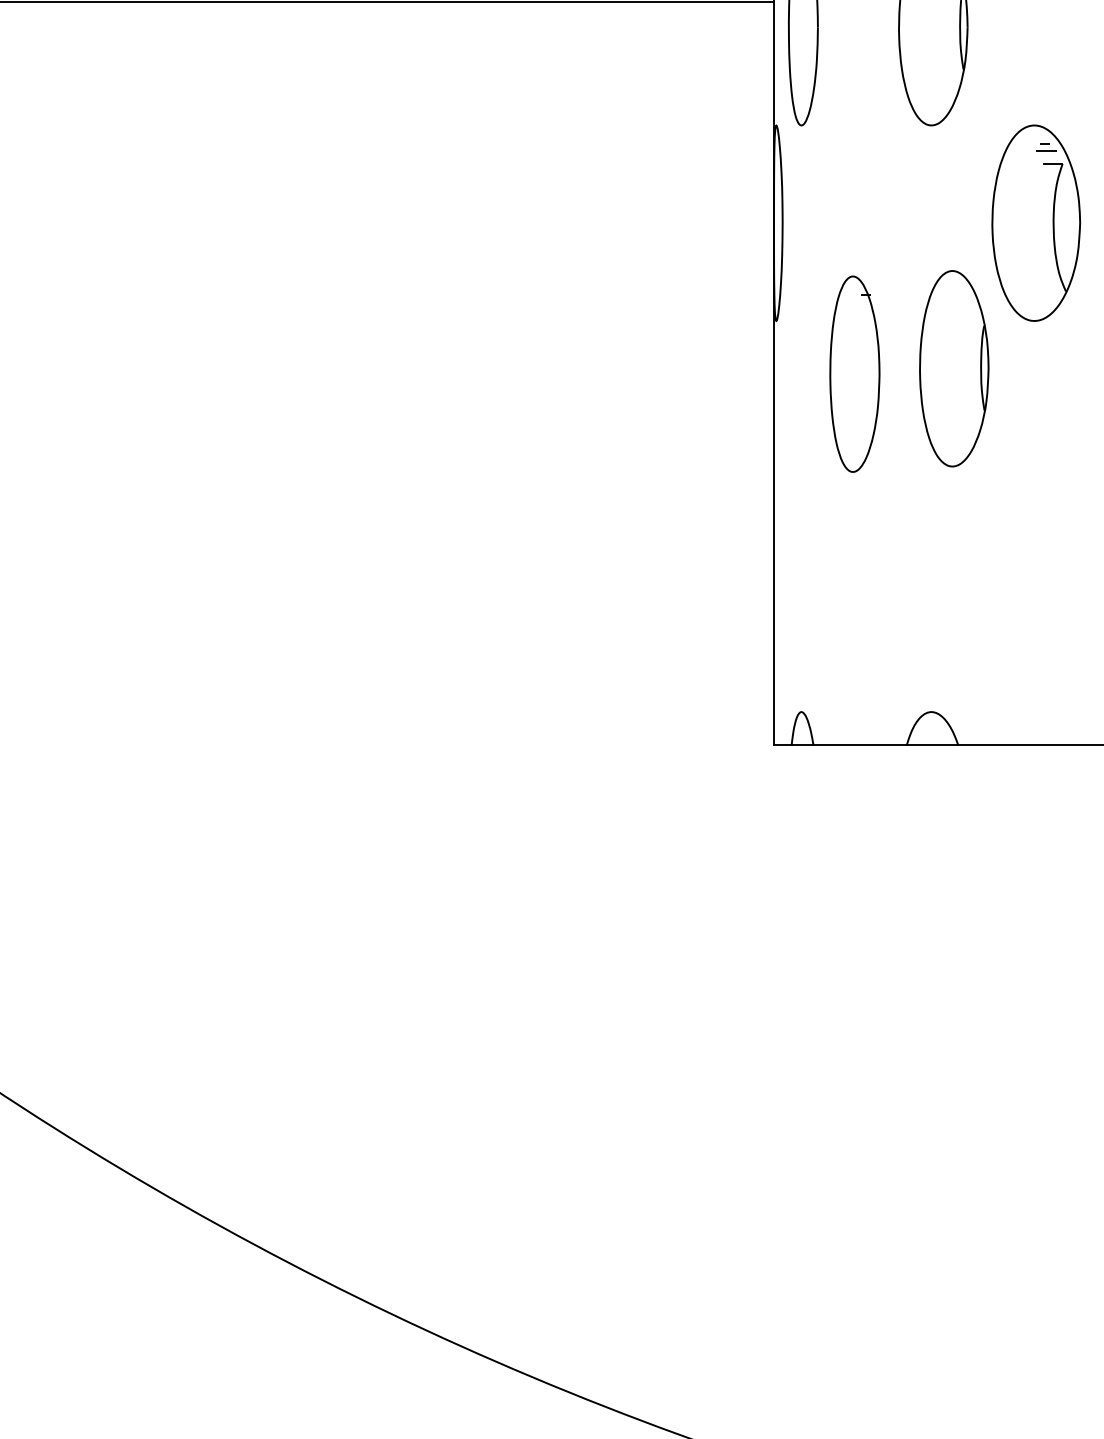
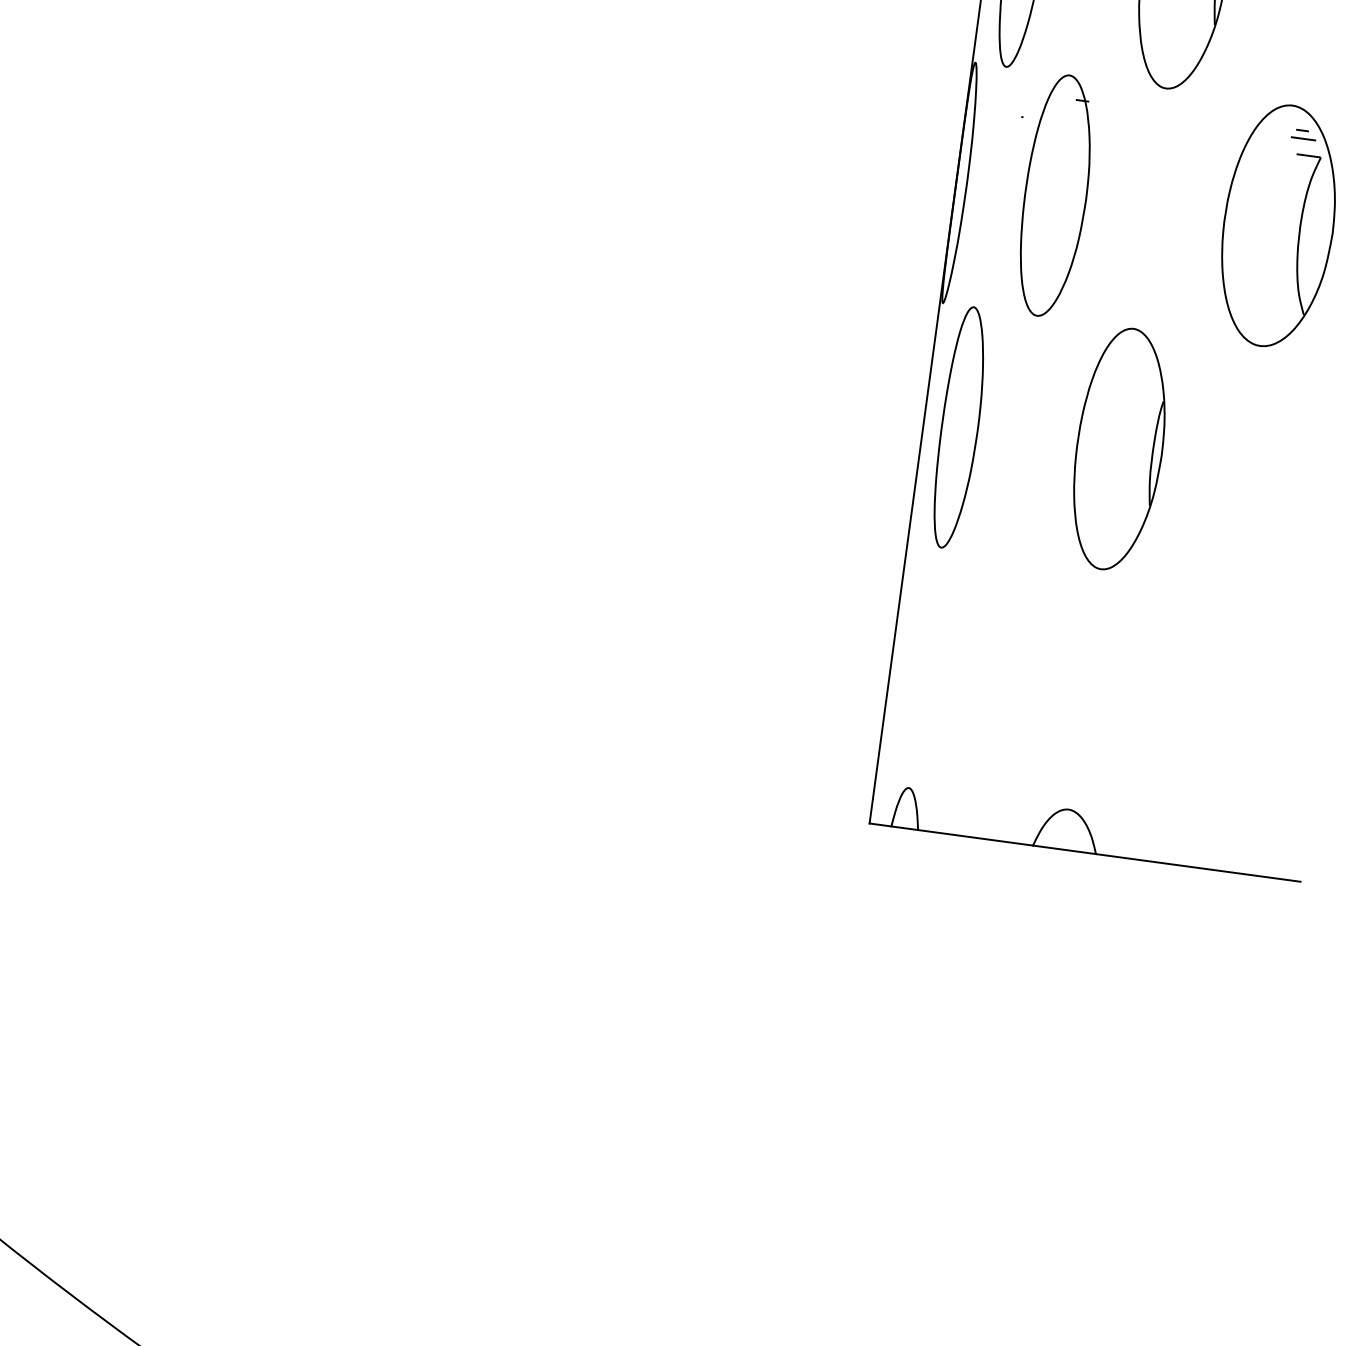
part: (954, 368) -> (1119, 449), moved
part: (854, 373) -> (1055, 194), moved
part: (802, 418) -> (958, 427), added

